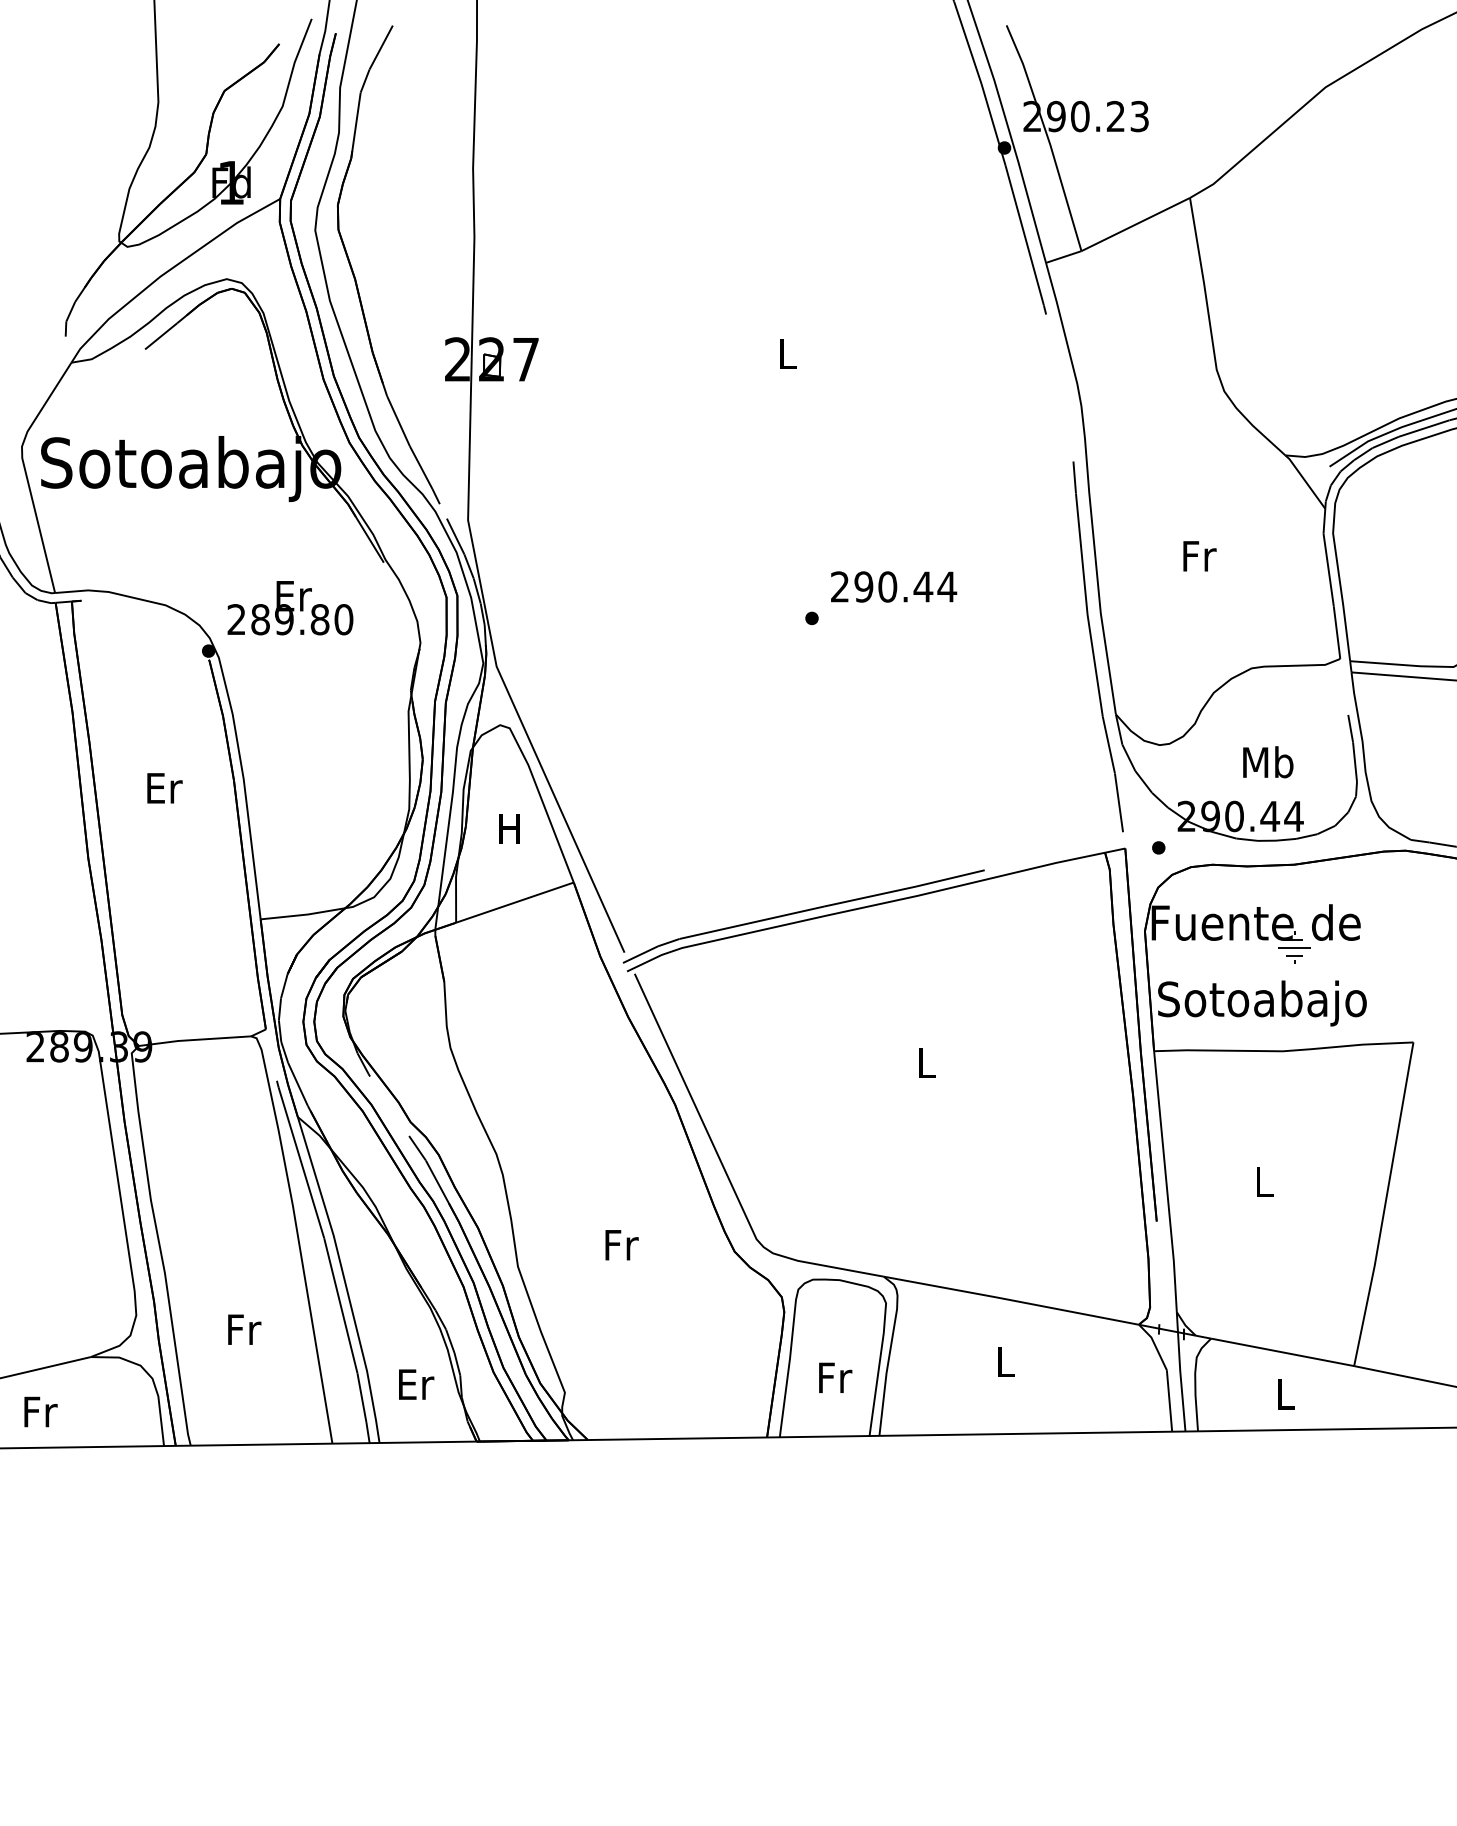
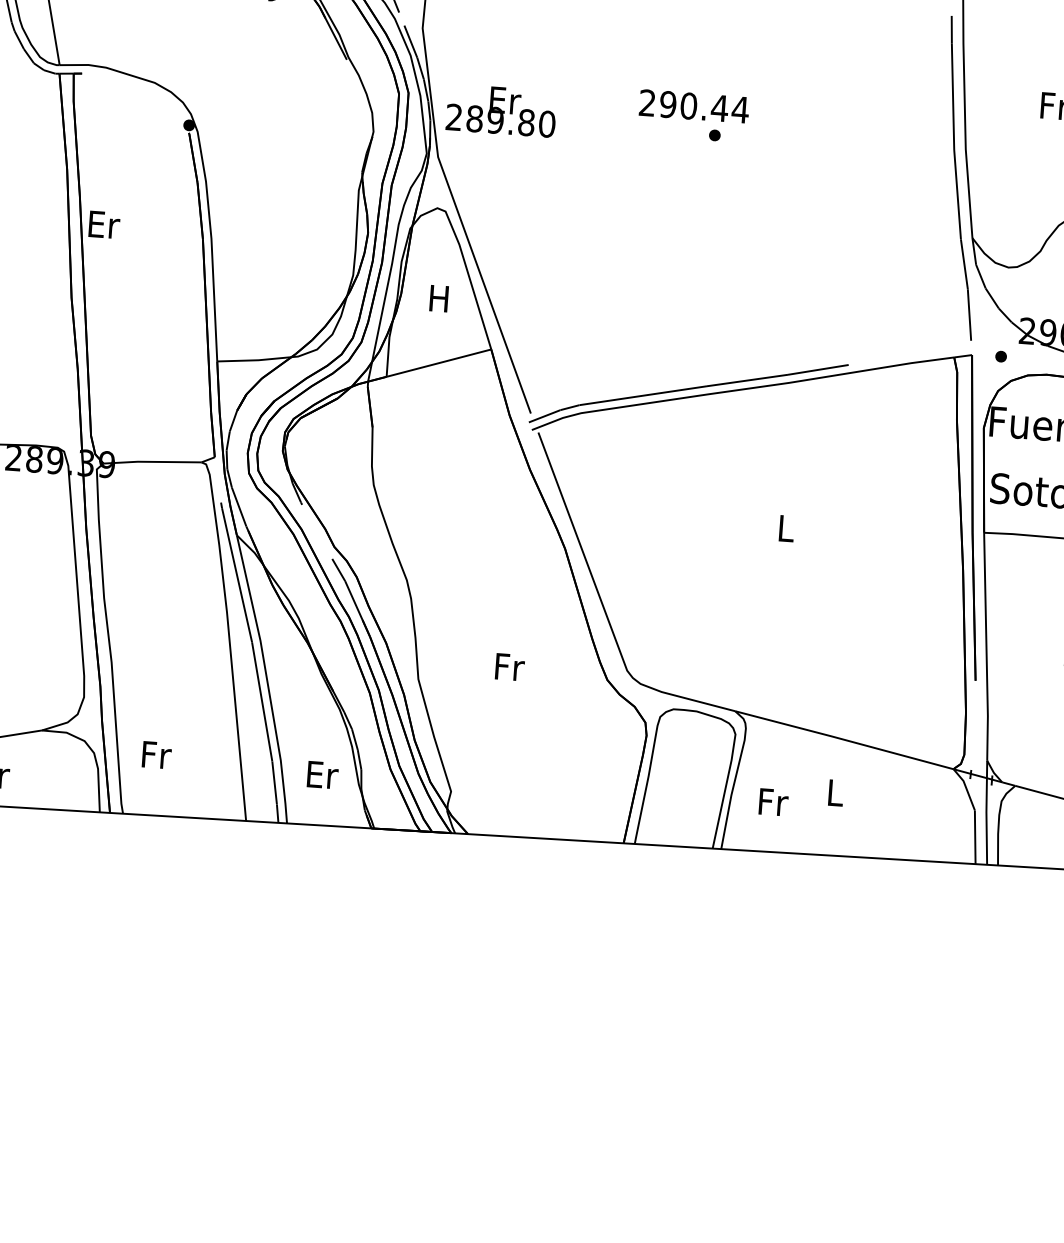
text: (894, 586) -> (694, 106), moved
text: (290, 608) -> (501, 111), moved
text: (164, 788) -> (104, 225), moved
text: (244, 1329) -> (156, 754), moved
text: (835, 1377) -> (773, 802), moved

